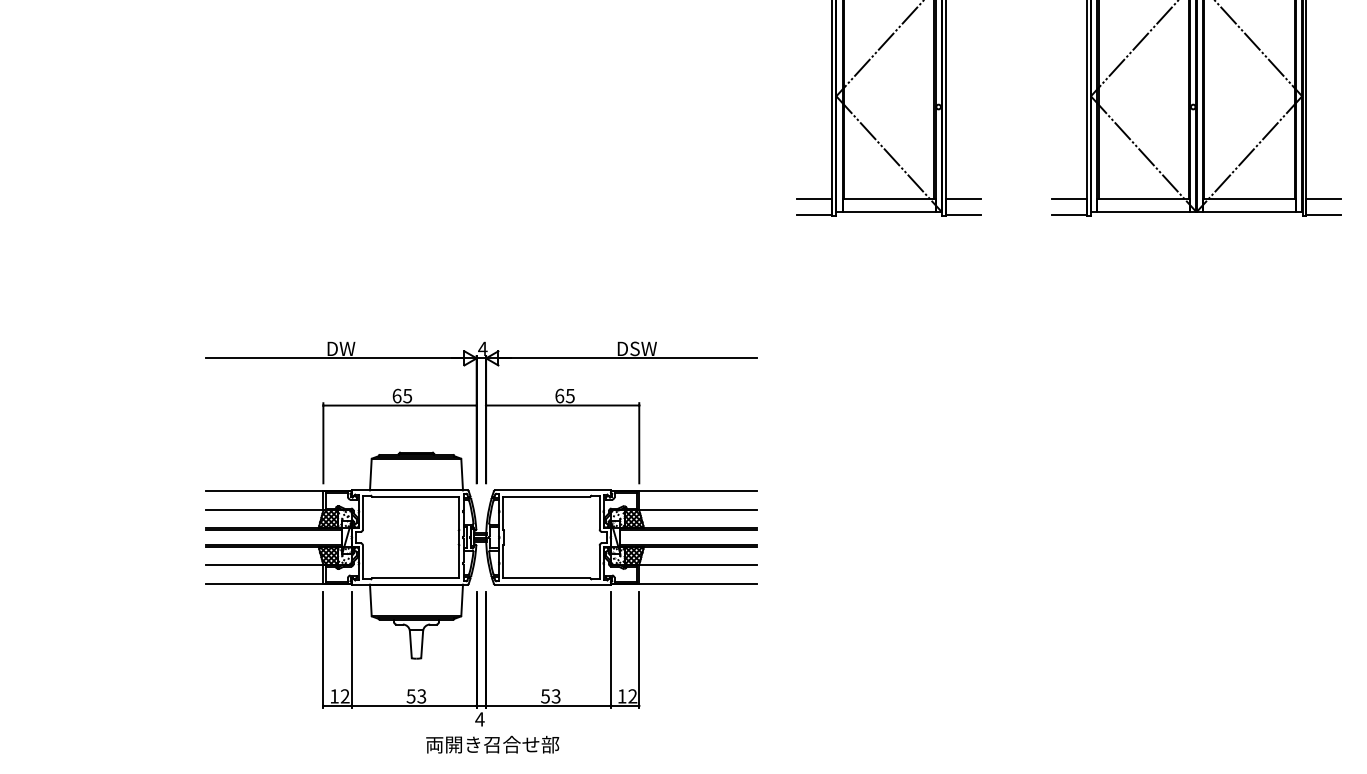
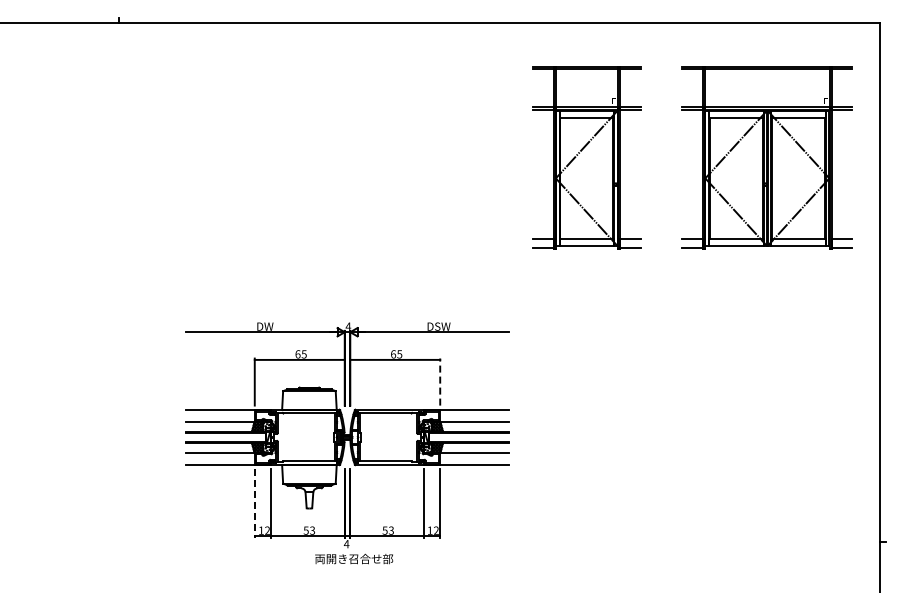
line: (639, 443) -> (440, 382), solid -> dashed
line: (322, 650) -> (254, 503), solid -> dashed

